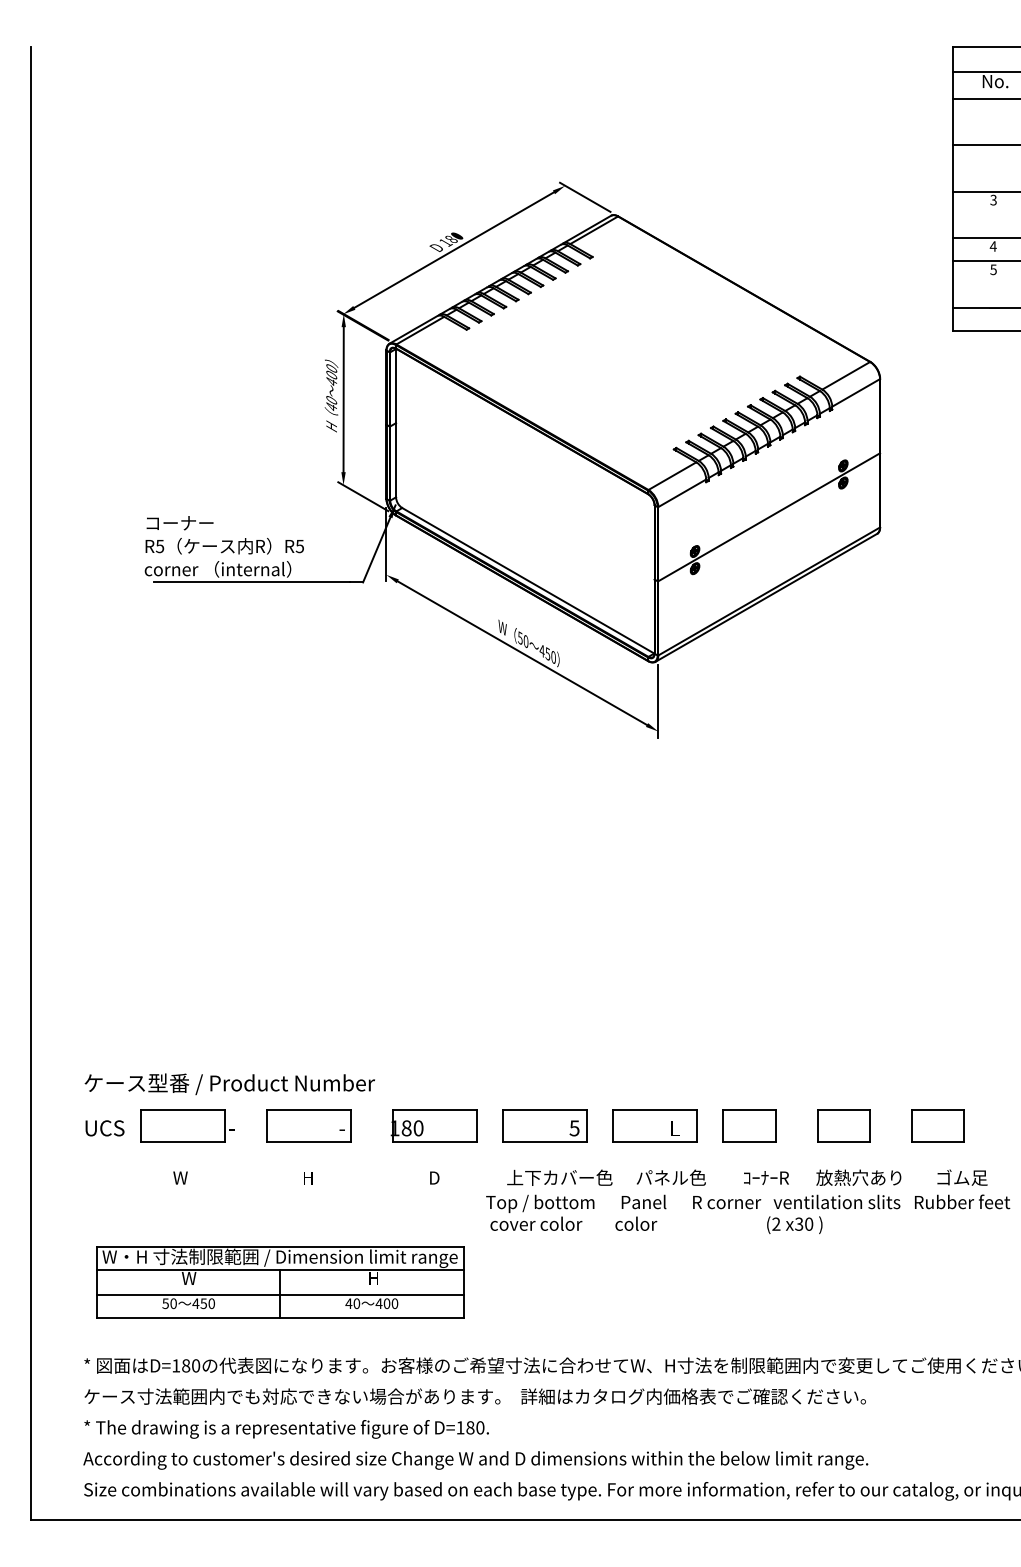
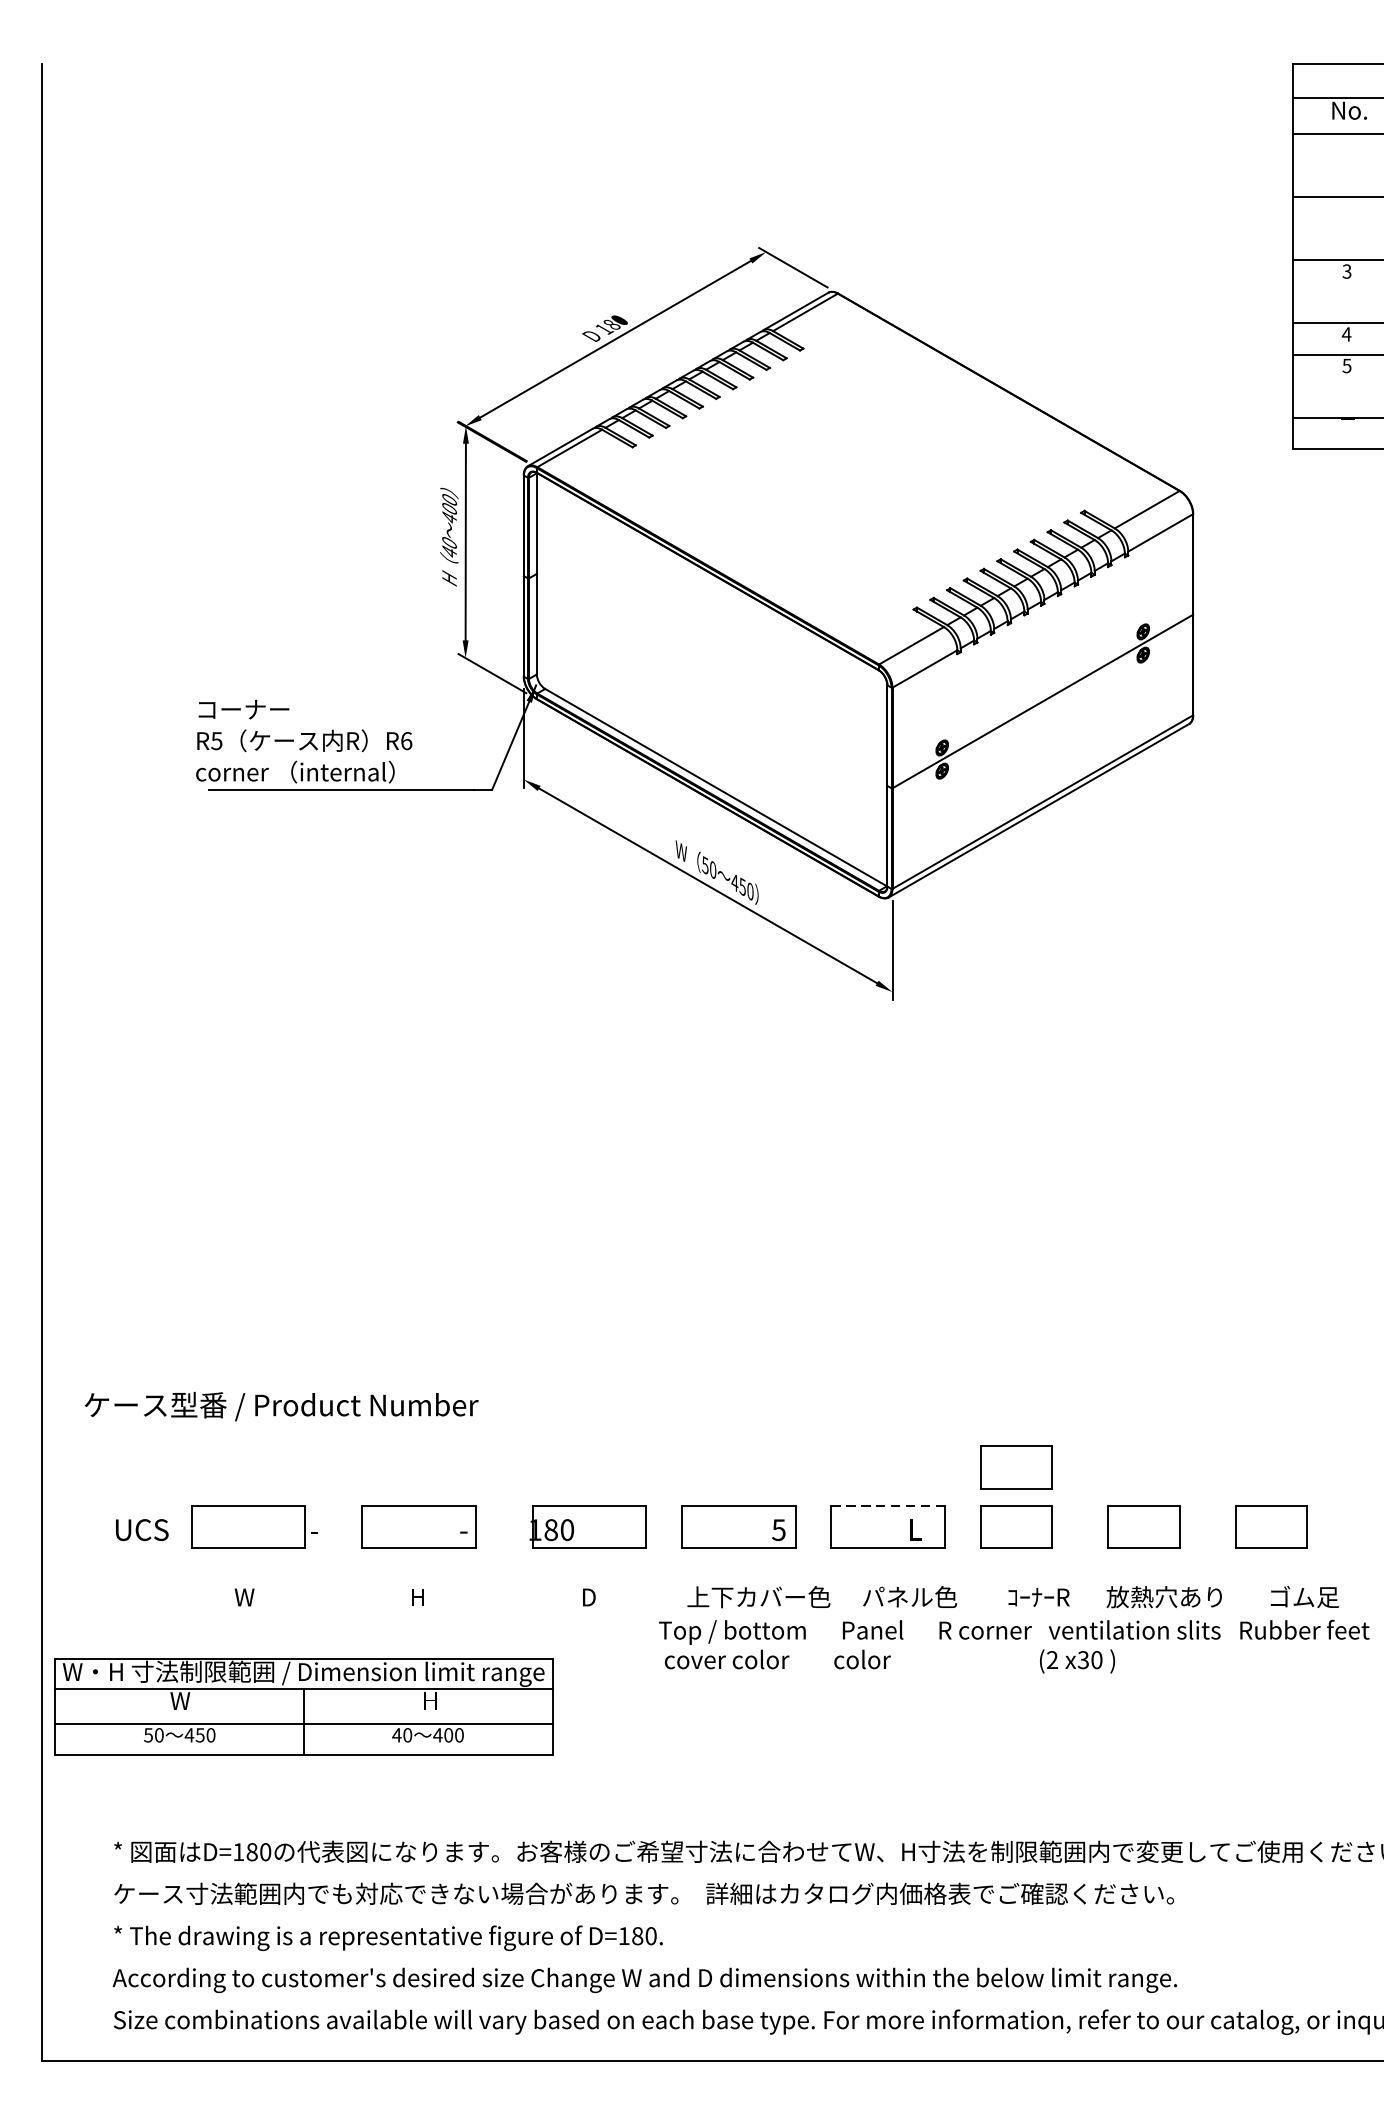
text: (299, 546) -> (405, 741), R5 -> R6
part: (749, 1081) -> (1016, 1466), added
text: (229, 1084) -> (281, 1406), moved
line: (655, 1110) -> (888, 1505), solid -> dashed
part: (280, 1282) -> (304, 1706), moved

